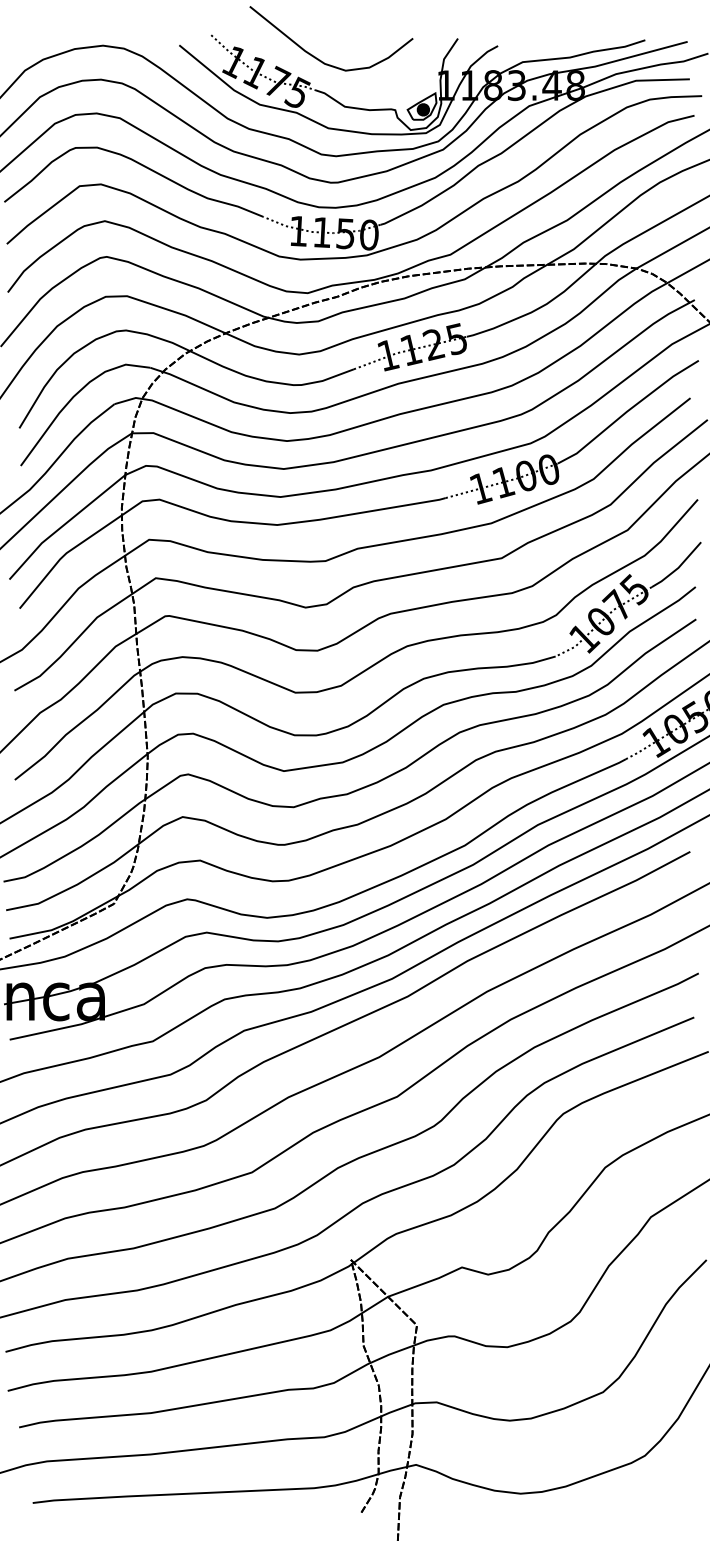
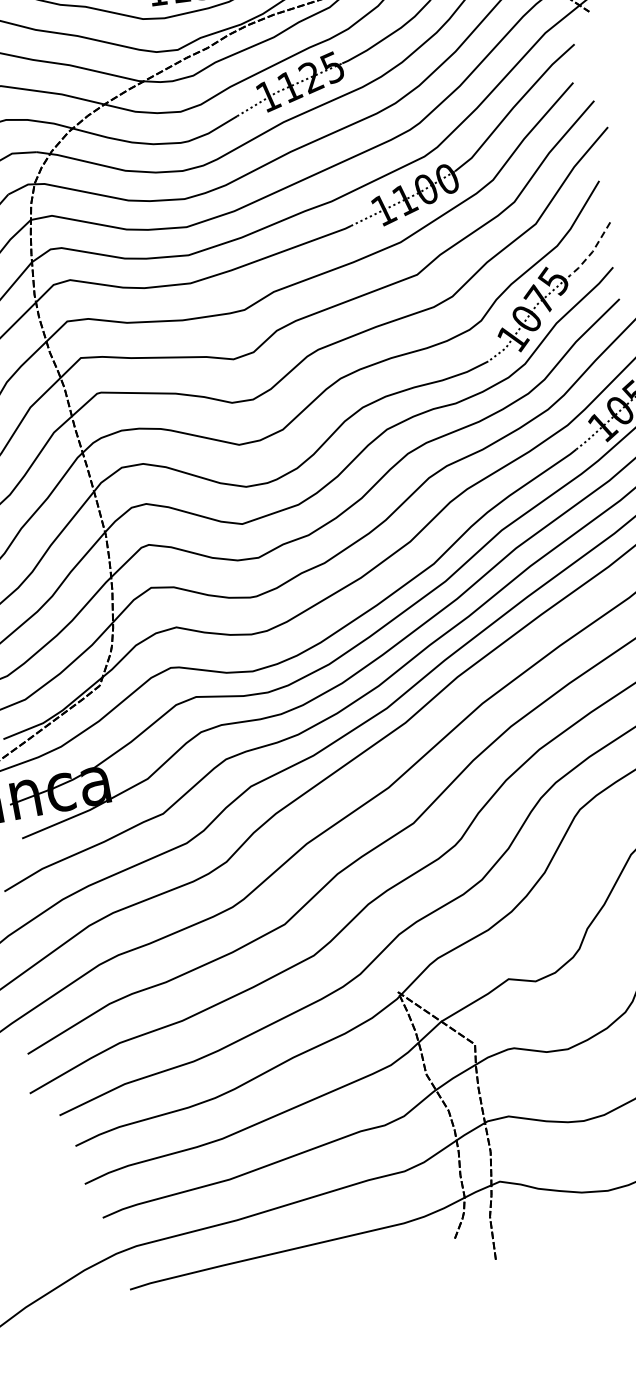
line: (678, 567) -> (592, 251), solid -> dashed

